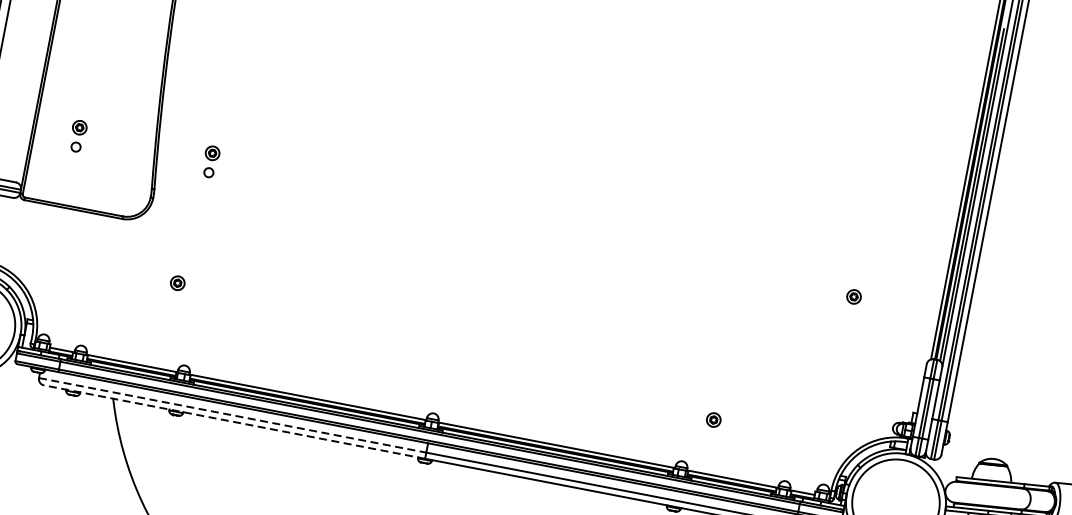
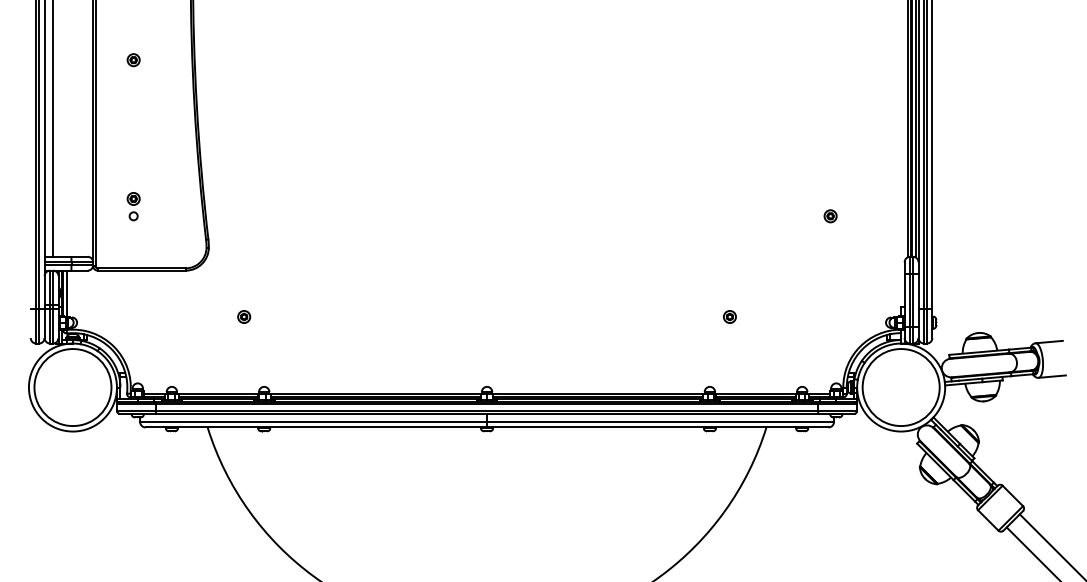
part: (210, 161) -> (252, 206), removed
line: (233, 415) -> (314, 421), dashed -> solid
part: (713, 419) -> (729, 316), moved
line: (234, 422) -> (316, 427), dashed -> solid

